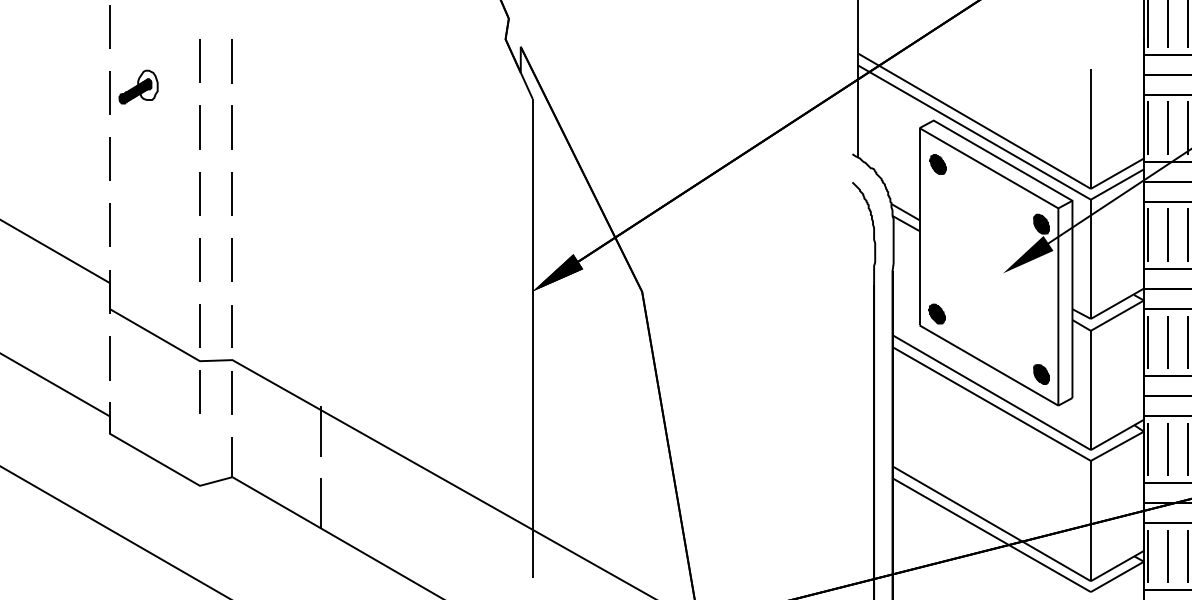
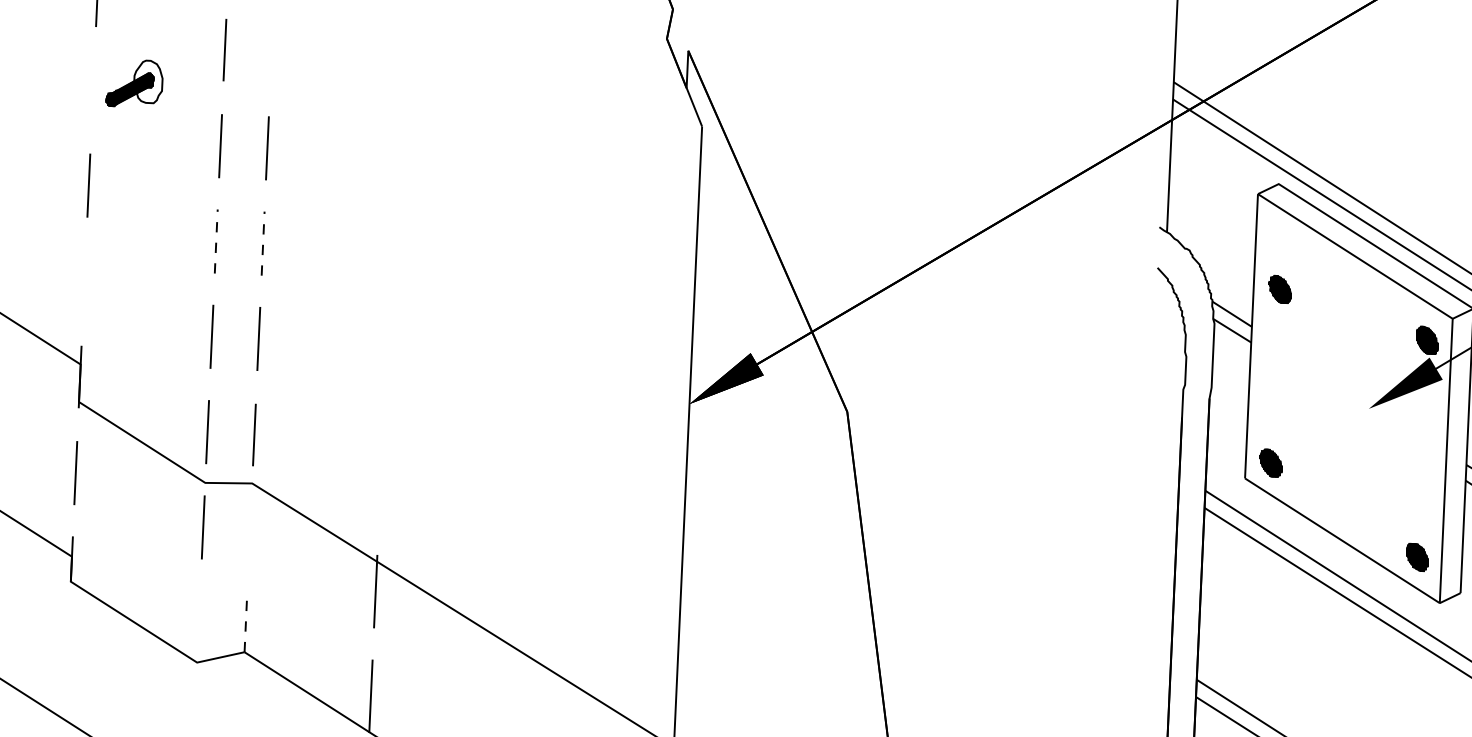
line: (231, 61) -> (270, 52), removed
line: (109, 92) -> (92, 89), removed
part: (937, 164) -> (1279, 289), moved
line: (199, 193) -> (215, 241), solid -> dashed
line: (232, 193) -> (263, 243), solid -> dashed
line: (109, 224) -> (83, 279), removed
line: (231, 392) -> (248, 530), removed
line: (232, 456) -> (245, 622), solid -> dashed

